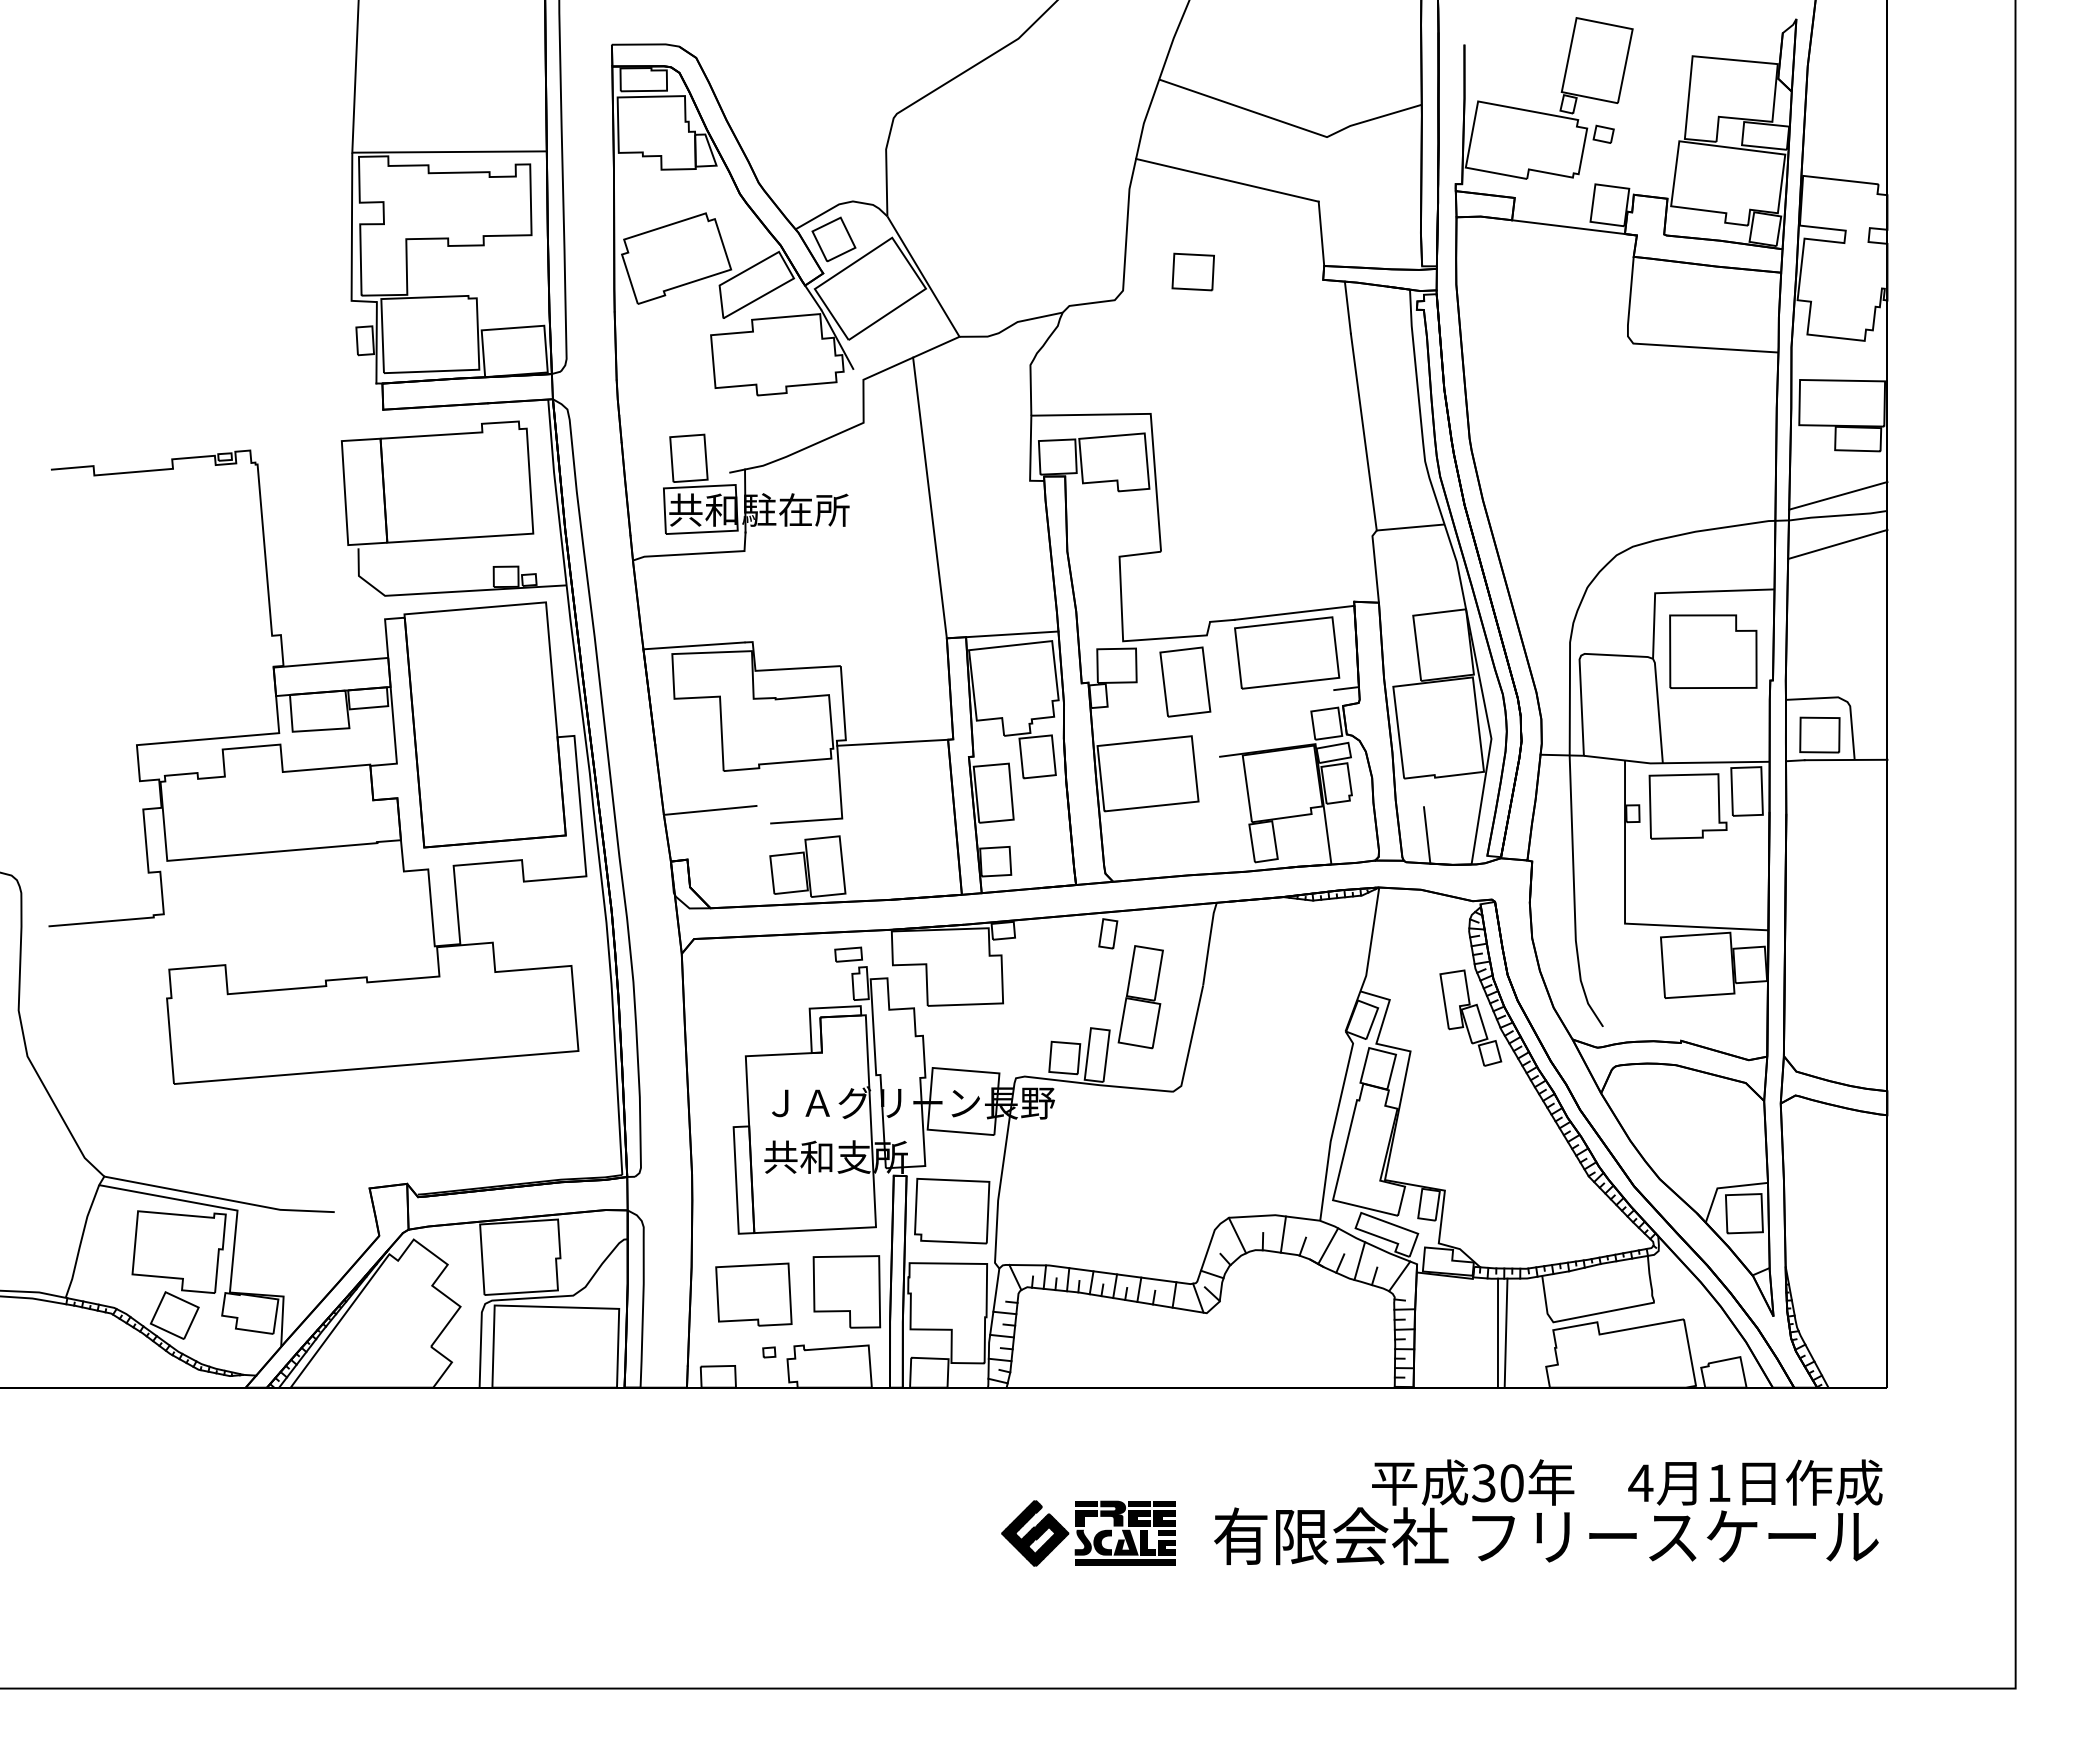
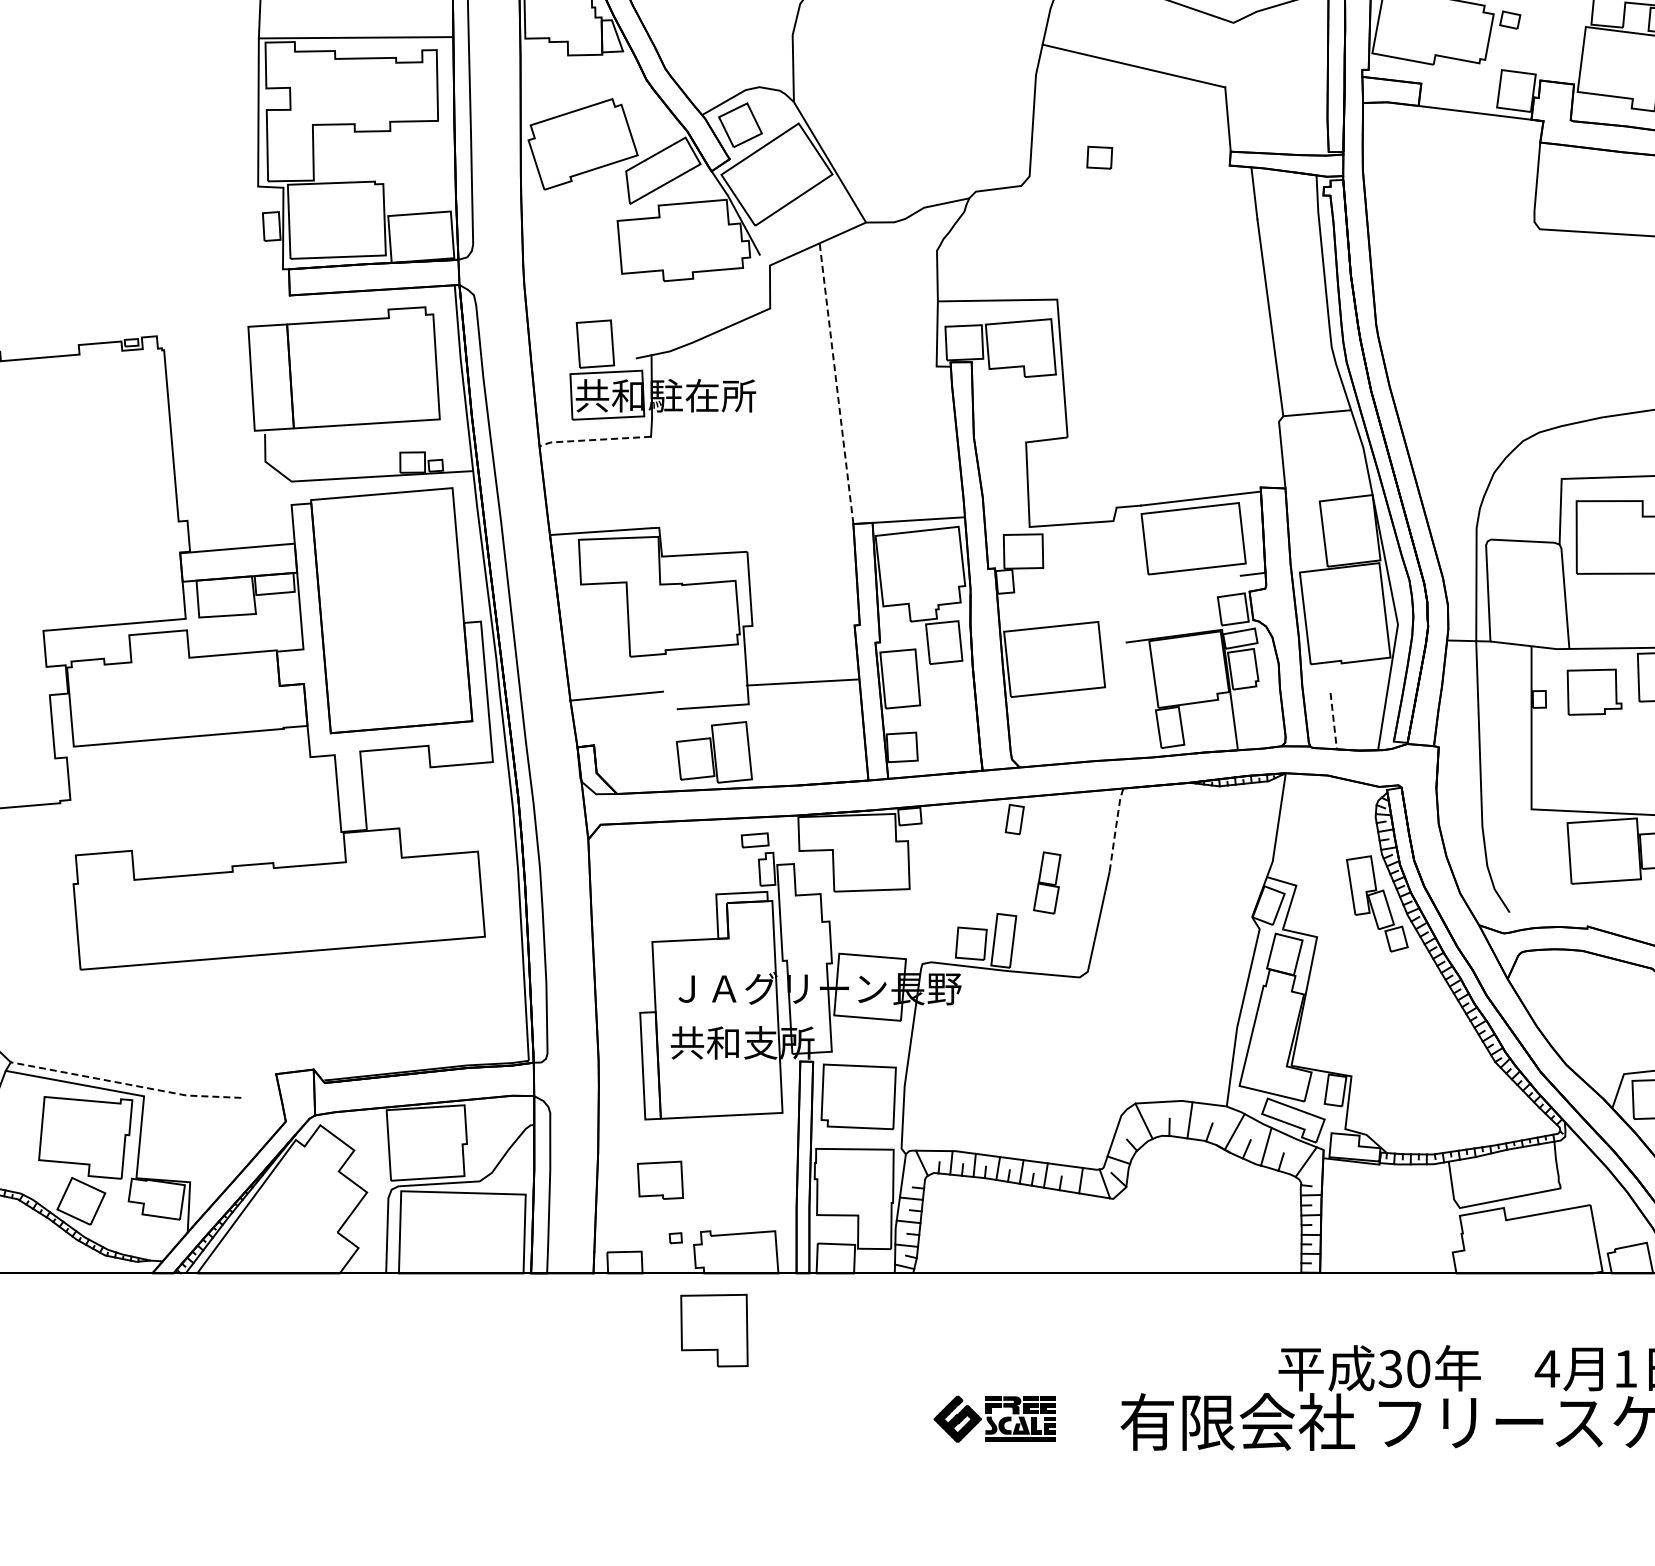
part: (1192, 271) -> (1099, 157), size x0.6
line: (929, 497) -> (836, 383), solid -> dashed
line: (687, 554) -> (594, 440), solid -> dashed
part: (1185, 681) -> (1092, 567), removed
line: (892, 742) -> (802, 682), moved
part: (1687, 806) -> (1594, 692), size x0.7
line: (1427, 835) -> (1334, 721), solid -> dashed
line: (1209, 944) -> (1116, 830), solid -> dashed
part: (1140, 997) -> (1047, 883), size x0.6
line: (219, 1198) -> (126, 1084), solid -> dashed
part: (846, 1291) -> (714, 1330), moved
part: (753, 1294) -> (660, 1180), size x0.6
line: (1497, 1332) -> (1404, 1218), removed
line: (1505, 1332) -> (1412, 1218), removed
part: (1088, 1533) -> (995, 1419), size x0.7

